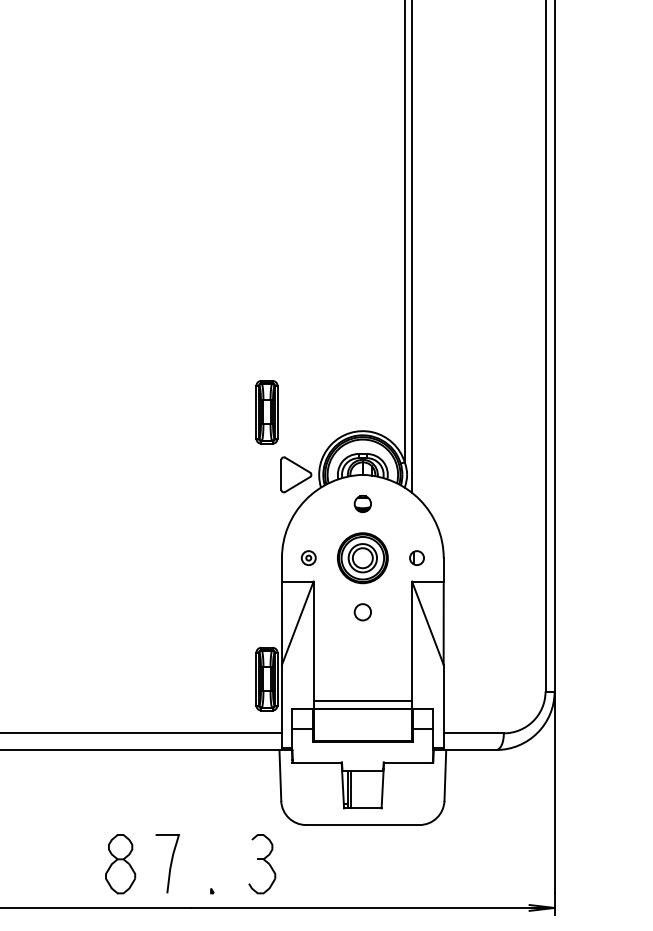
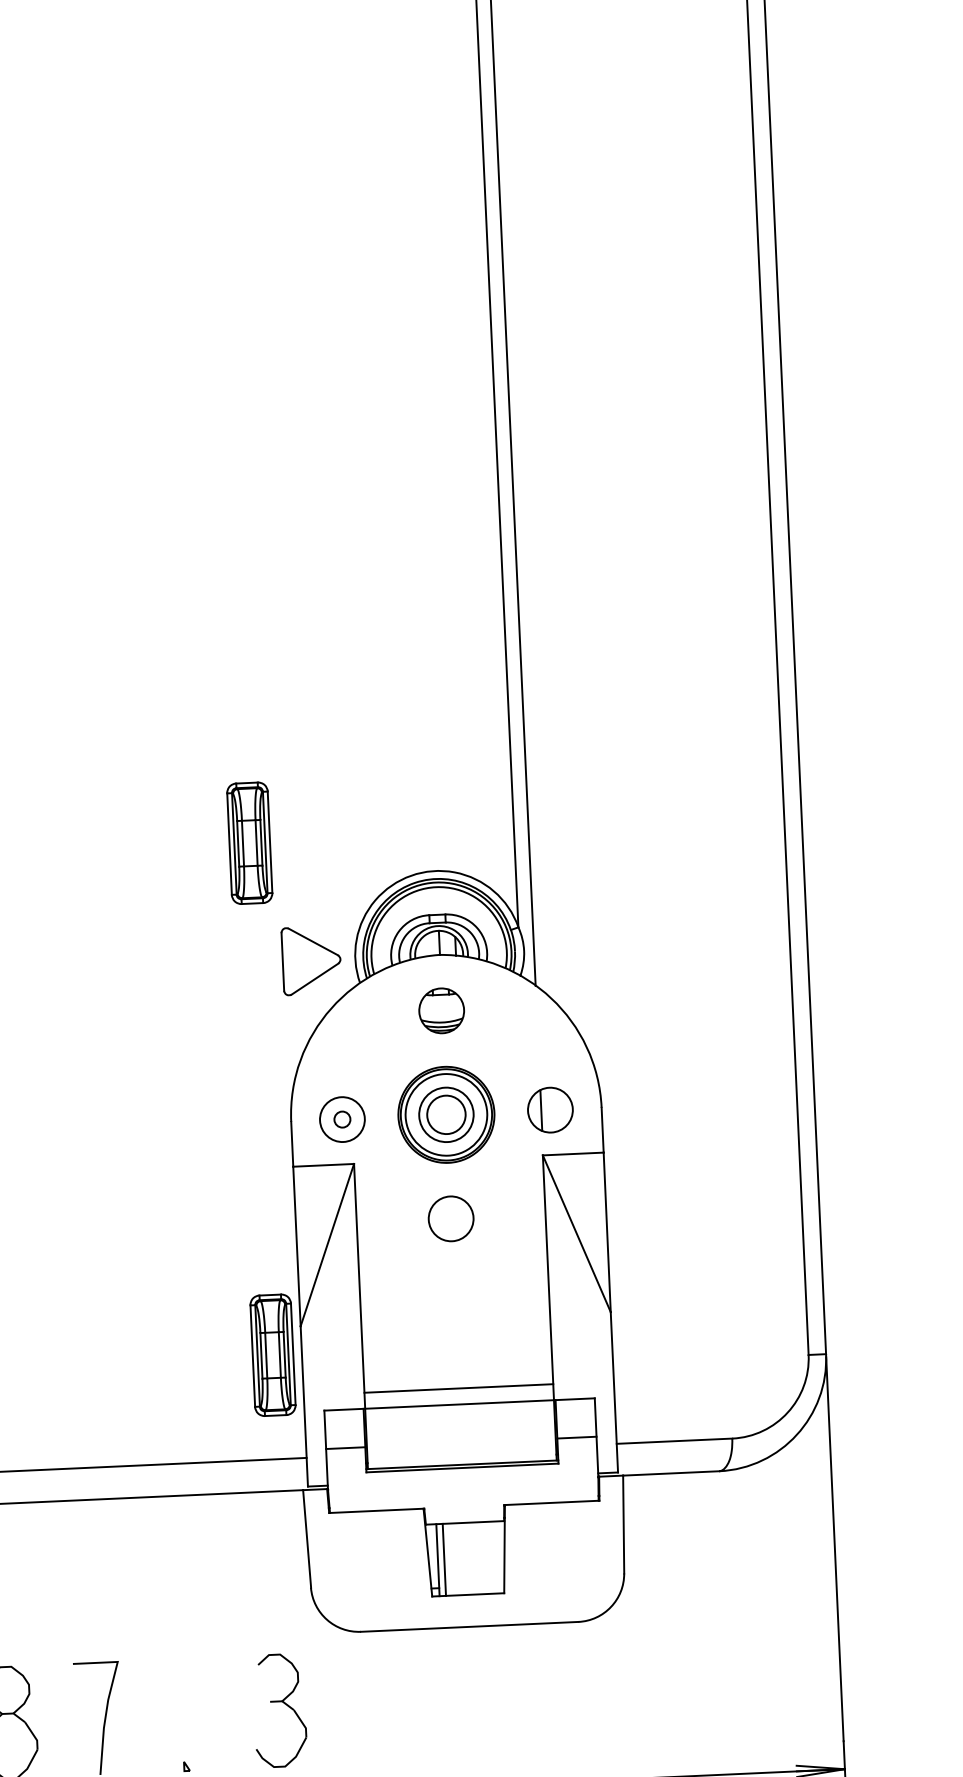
part: (362, 503) -> (440, 1009), size x1.43
part: (308, 557) -> (342, 1118), size x1.67
part: (416, 557) -> (549, 1108), size x1.67
circle: (362, 611) -> (450, 1217), size x1.43

